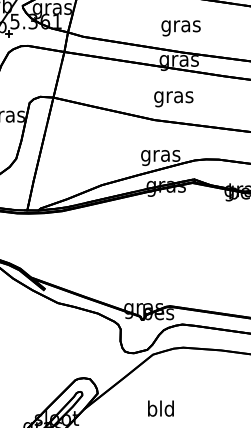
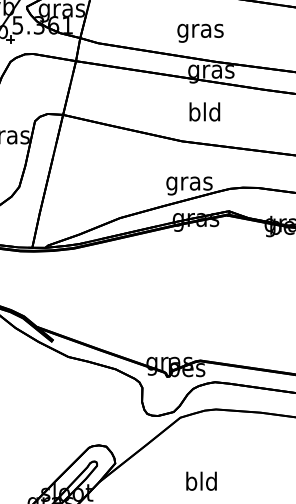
text: (180, 28) -> (199, 33), moved
text: (173, 97) -> (204, 114), gras -> bld
text: (160, 408) -> (201, 481), moved

